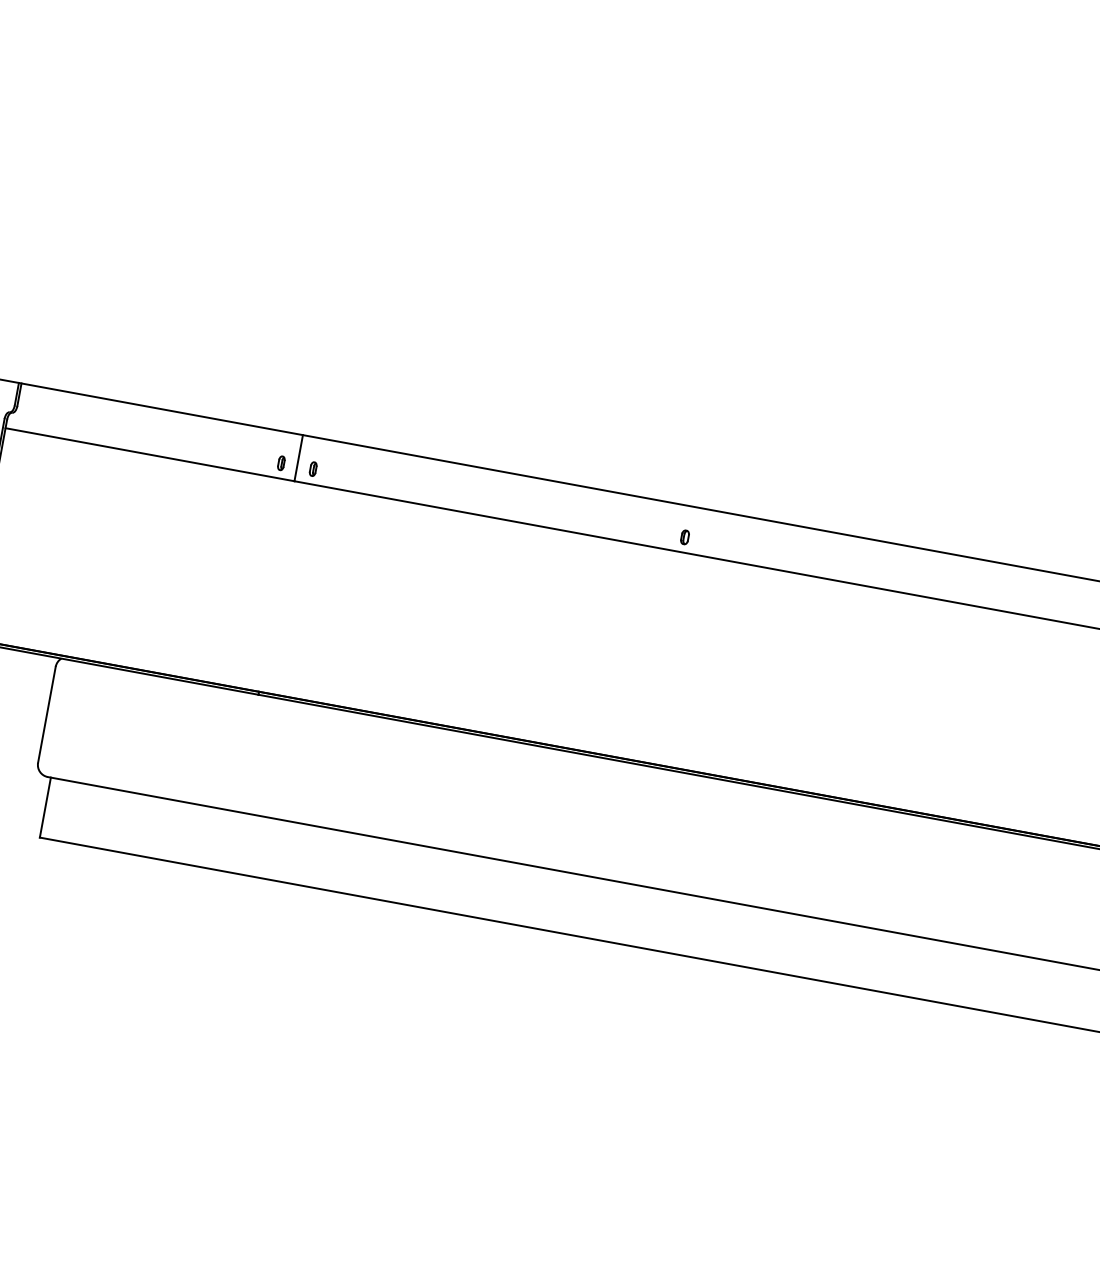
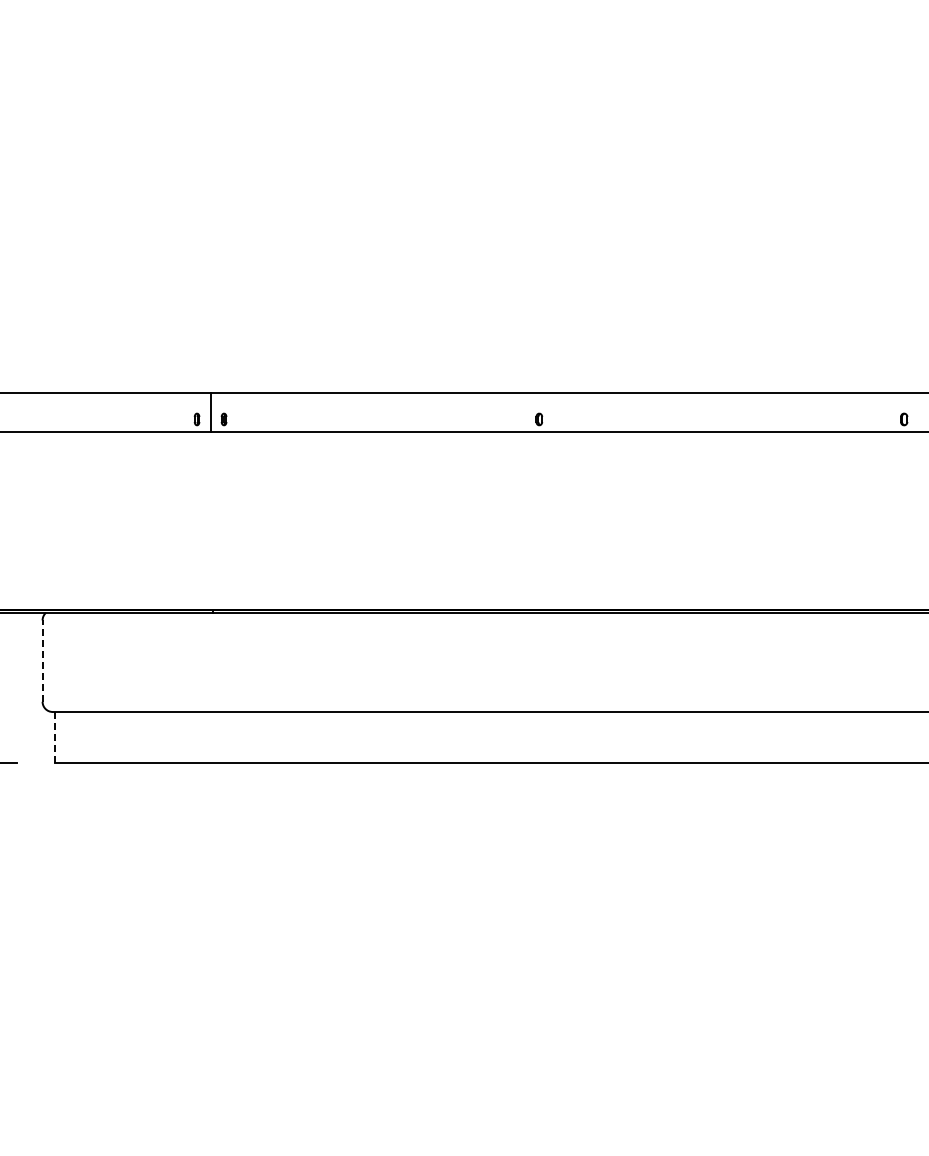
line: (46, 715) -> (42, 661), solid -> dashed
line: (45, 806) -> (55, 736), solid -> dashed

